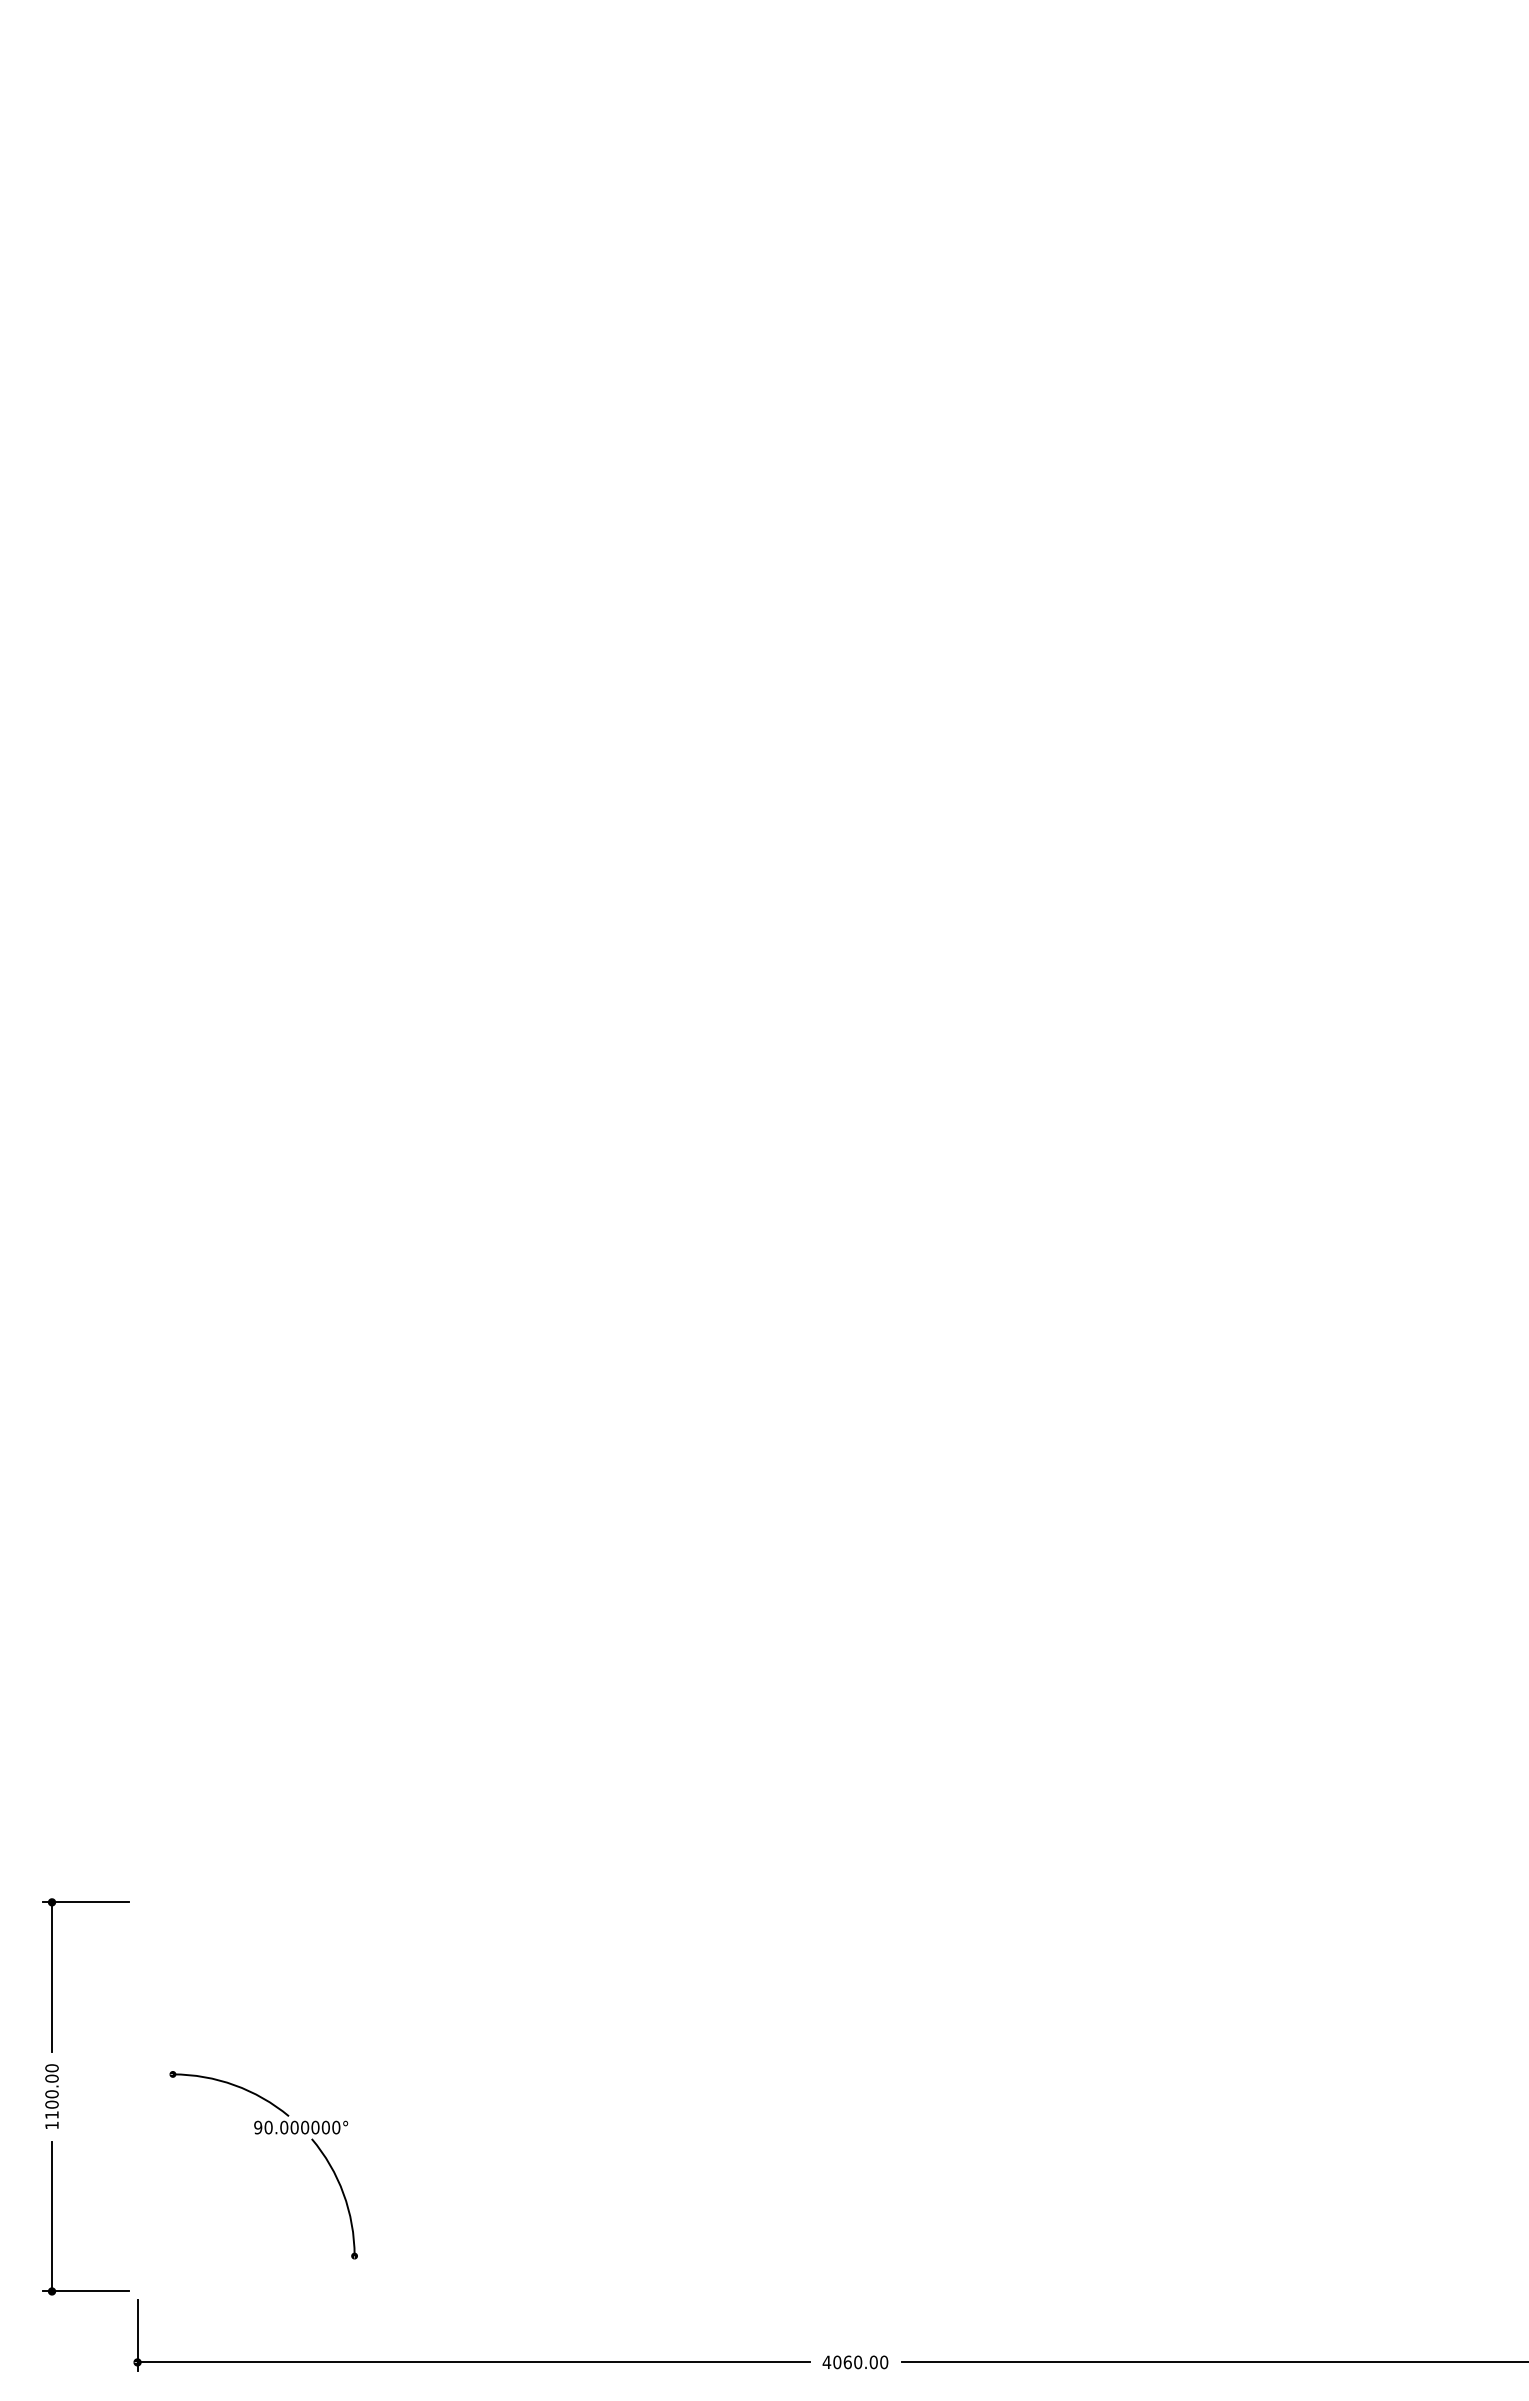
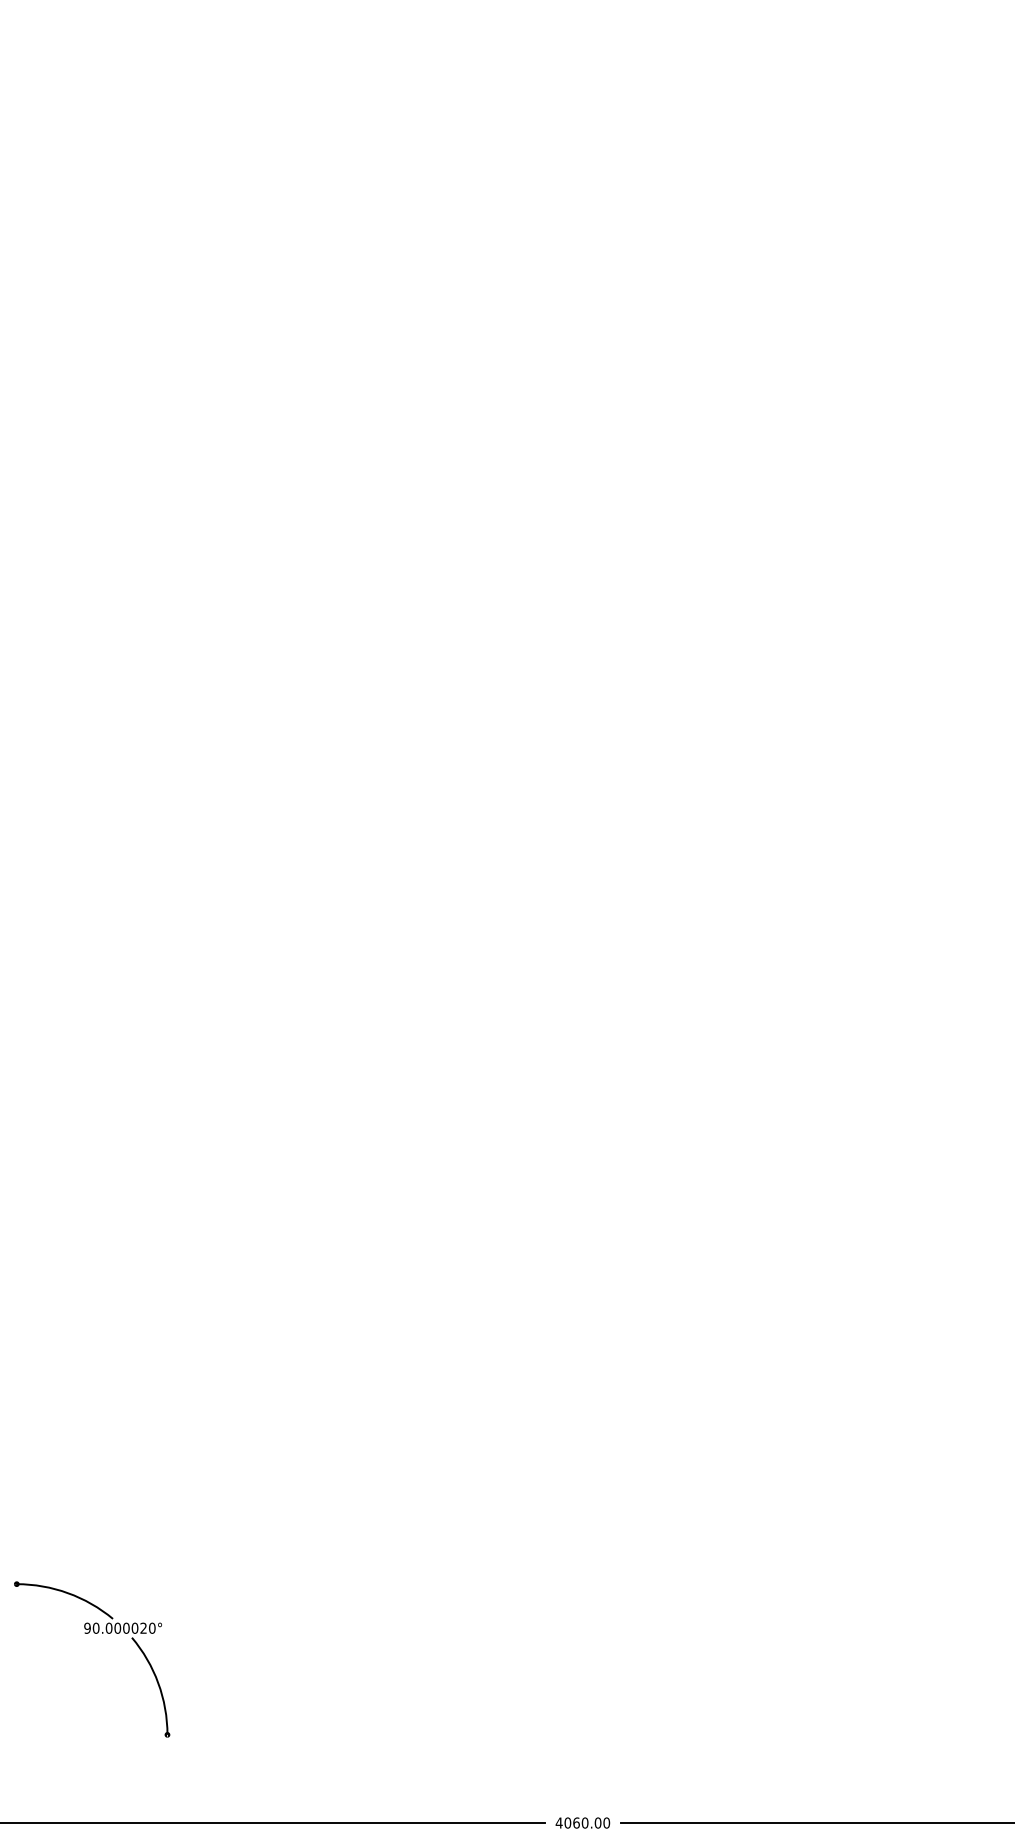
text: (325, 2127) -> (143, 1628), 90.000000° -> 90.000020°

